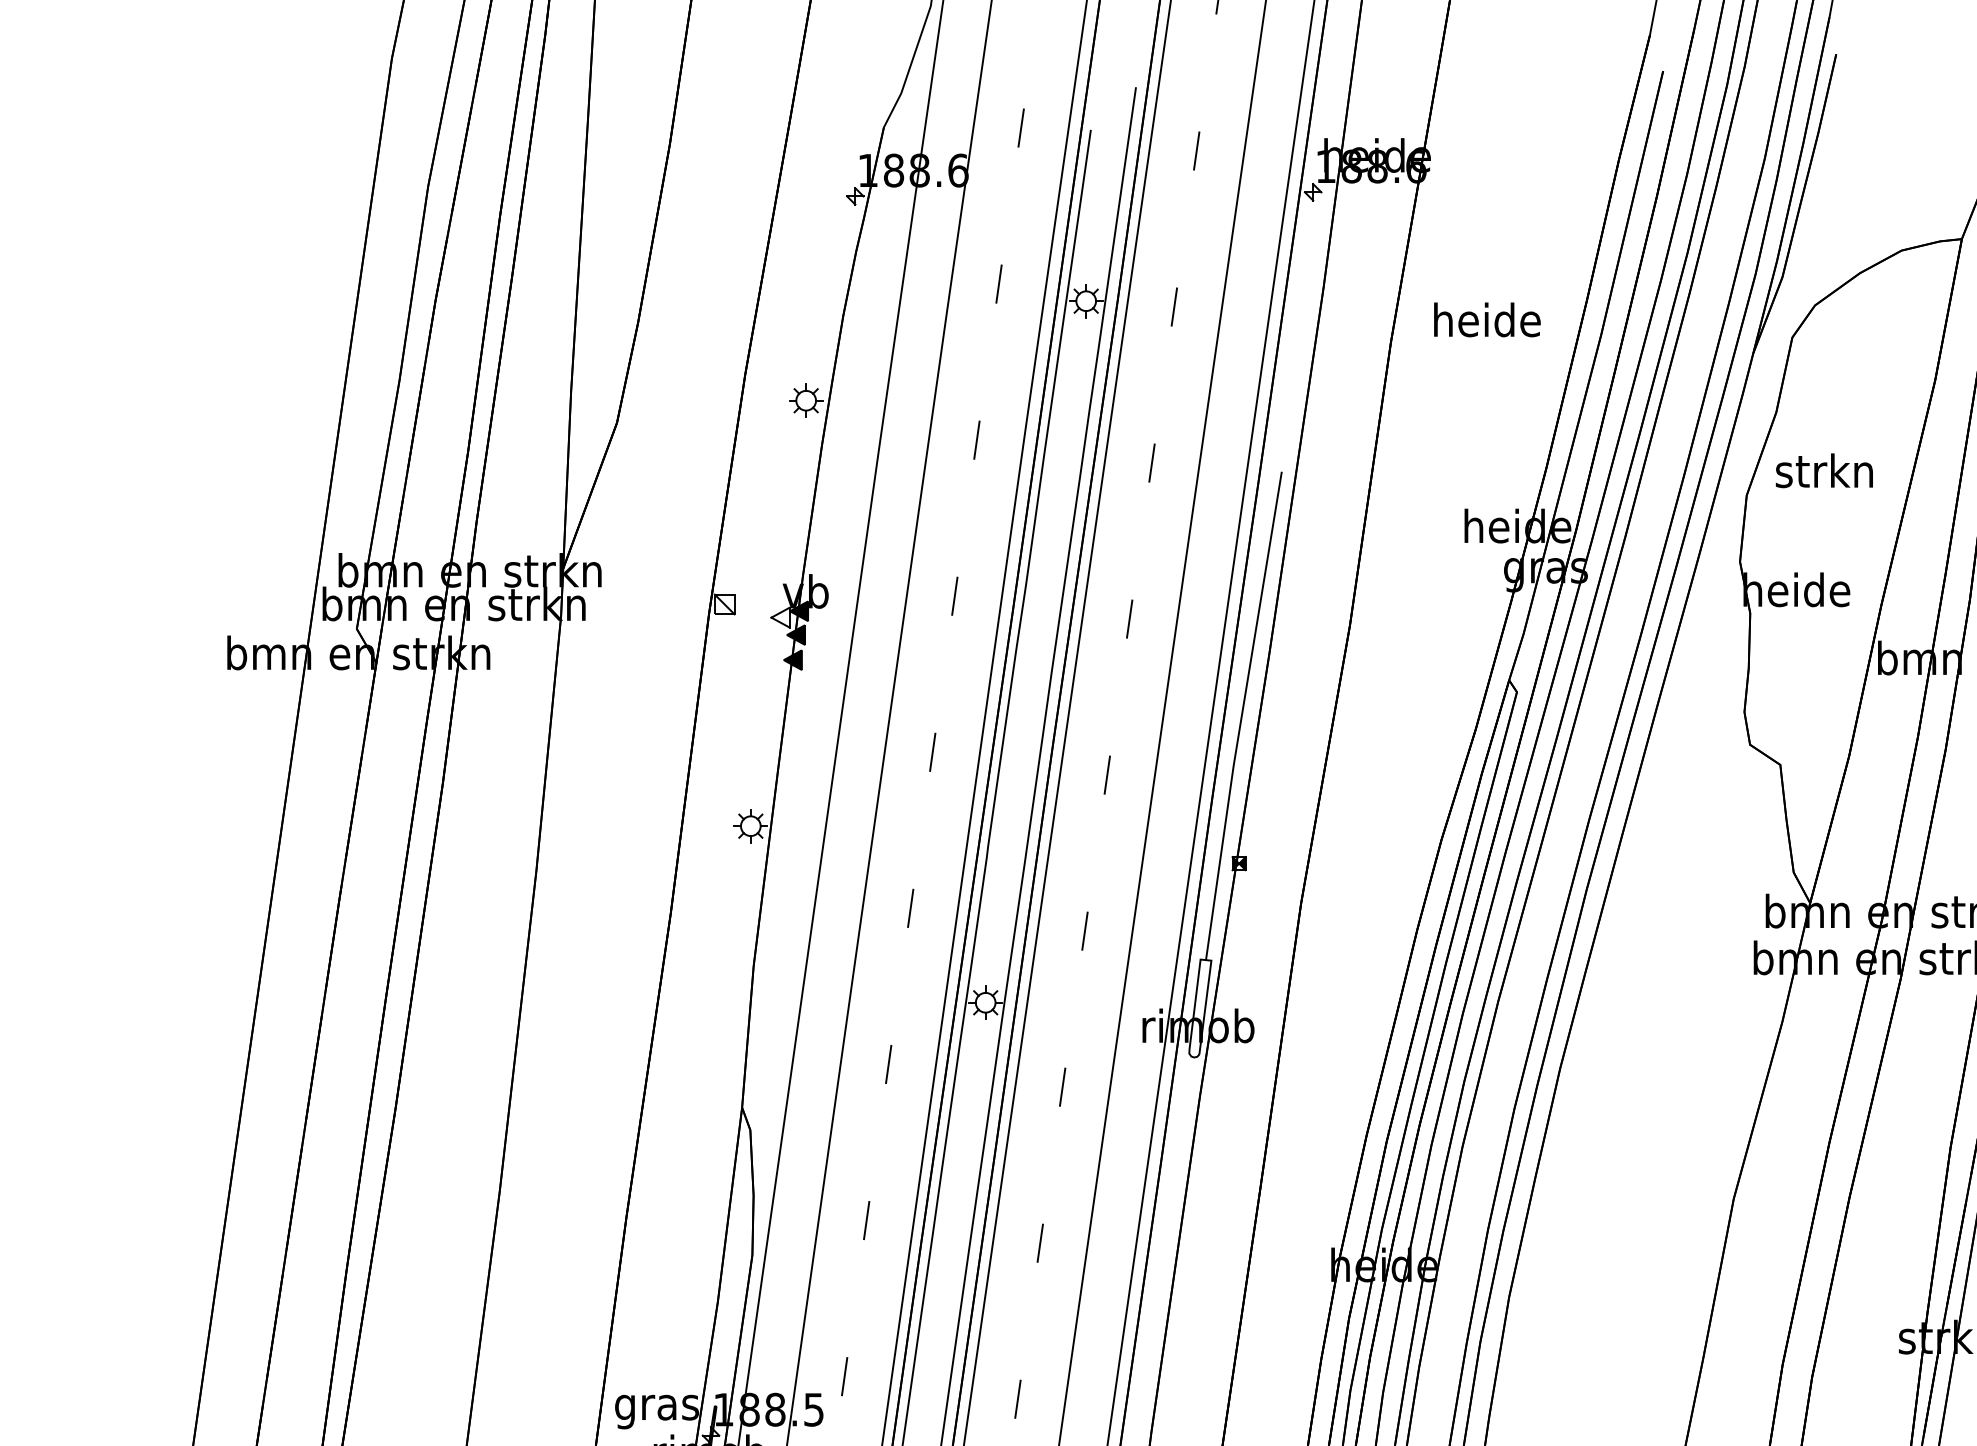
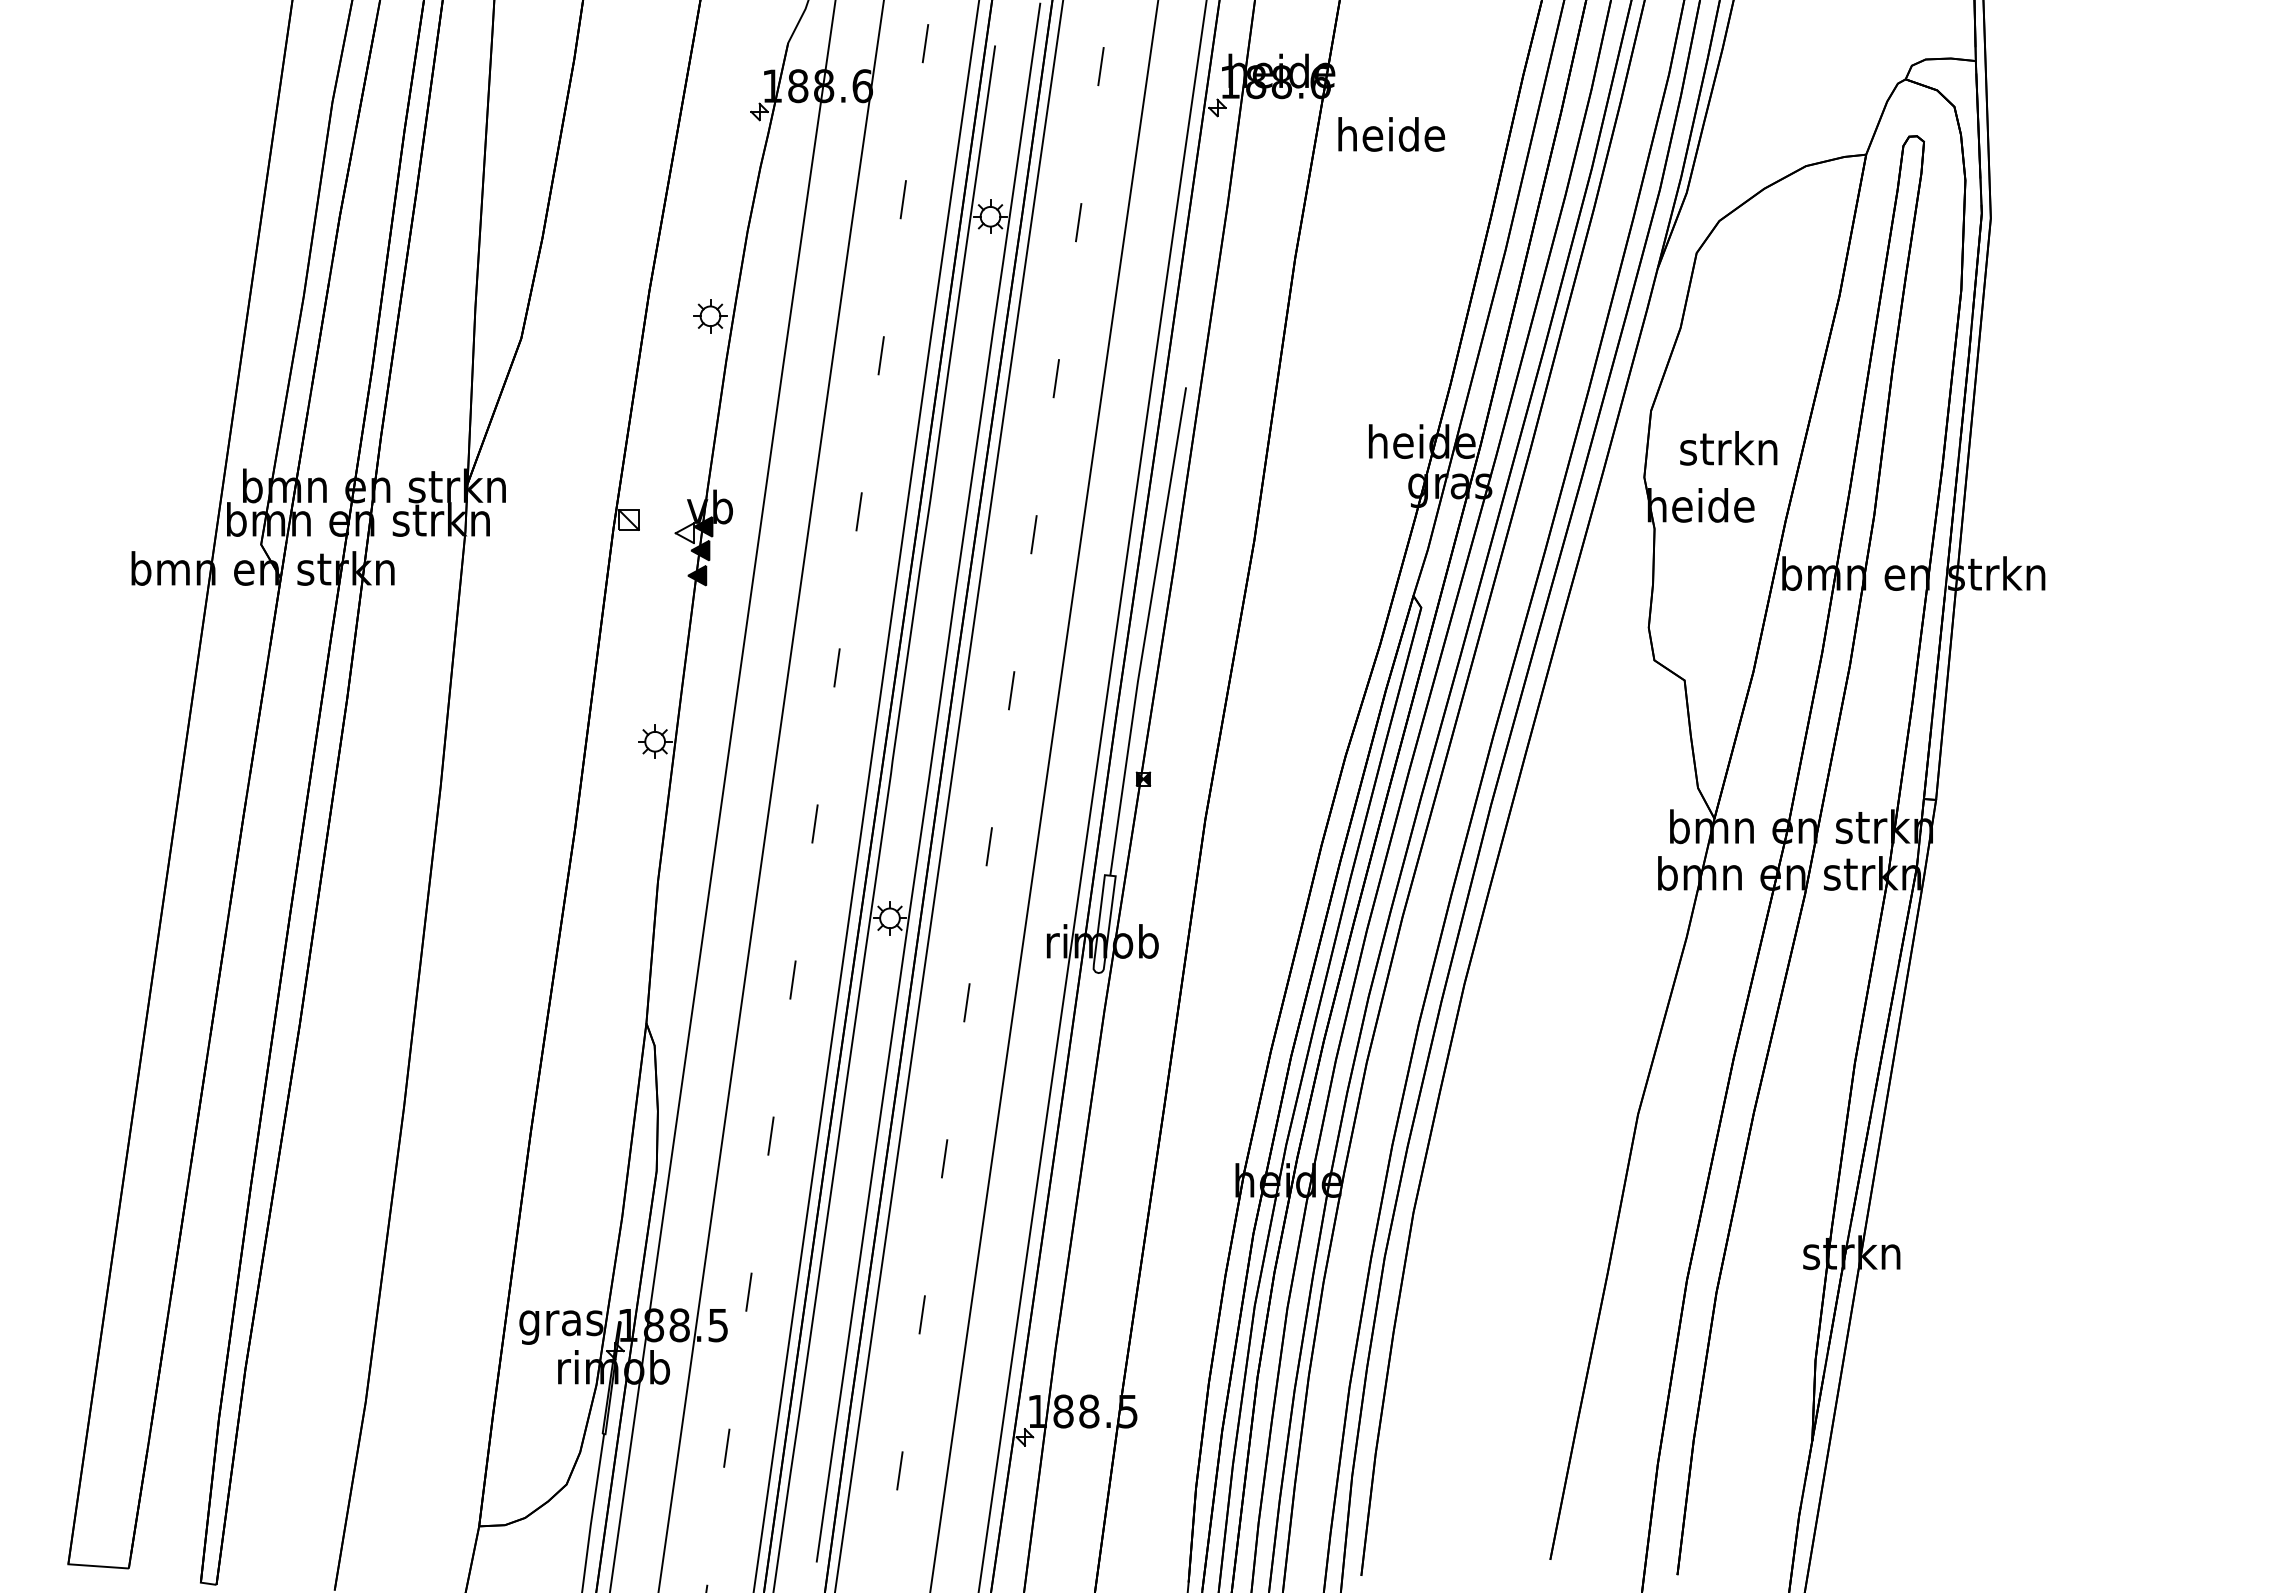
text: (1487, 319) -> (1391, 134), moved
text: (1824, 470) -> (1728, 448), moved

